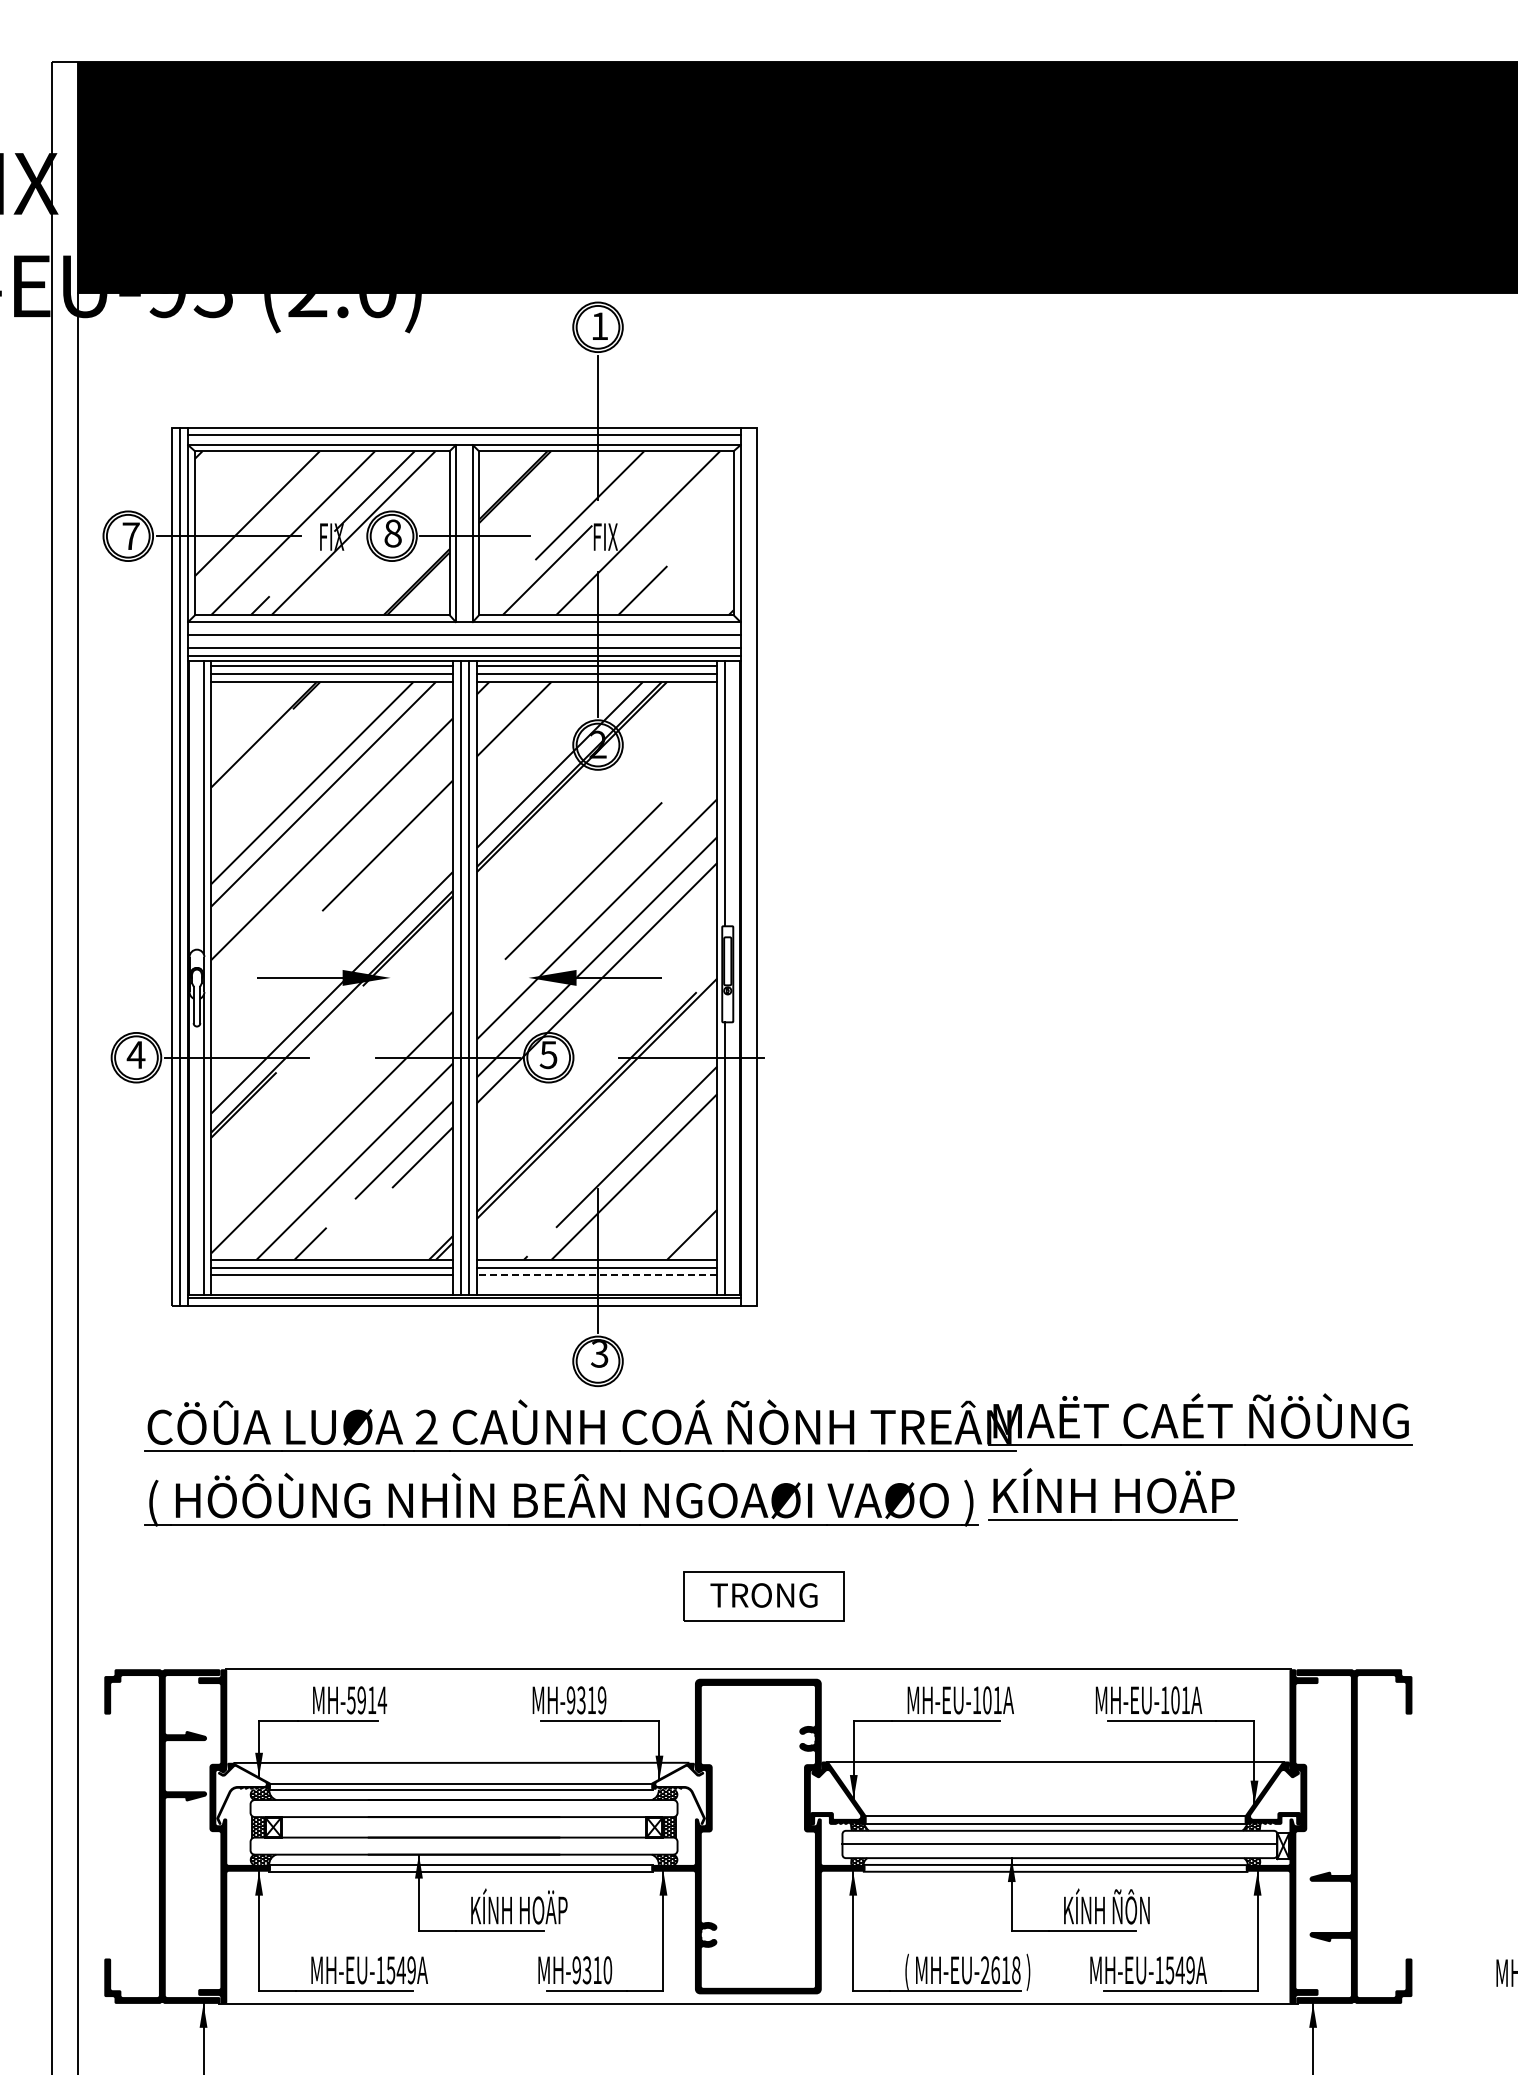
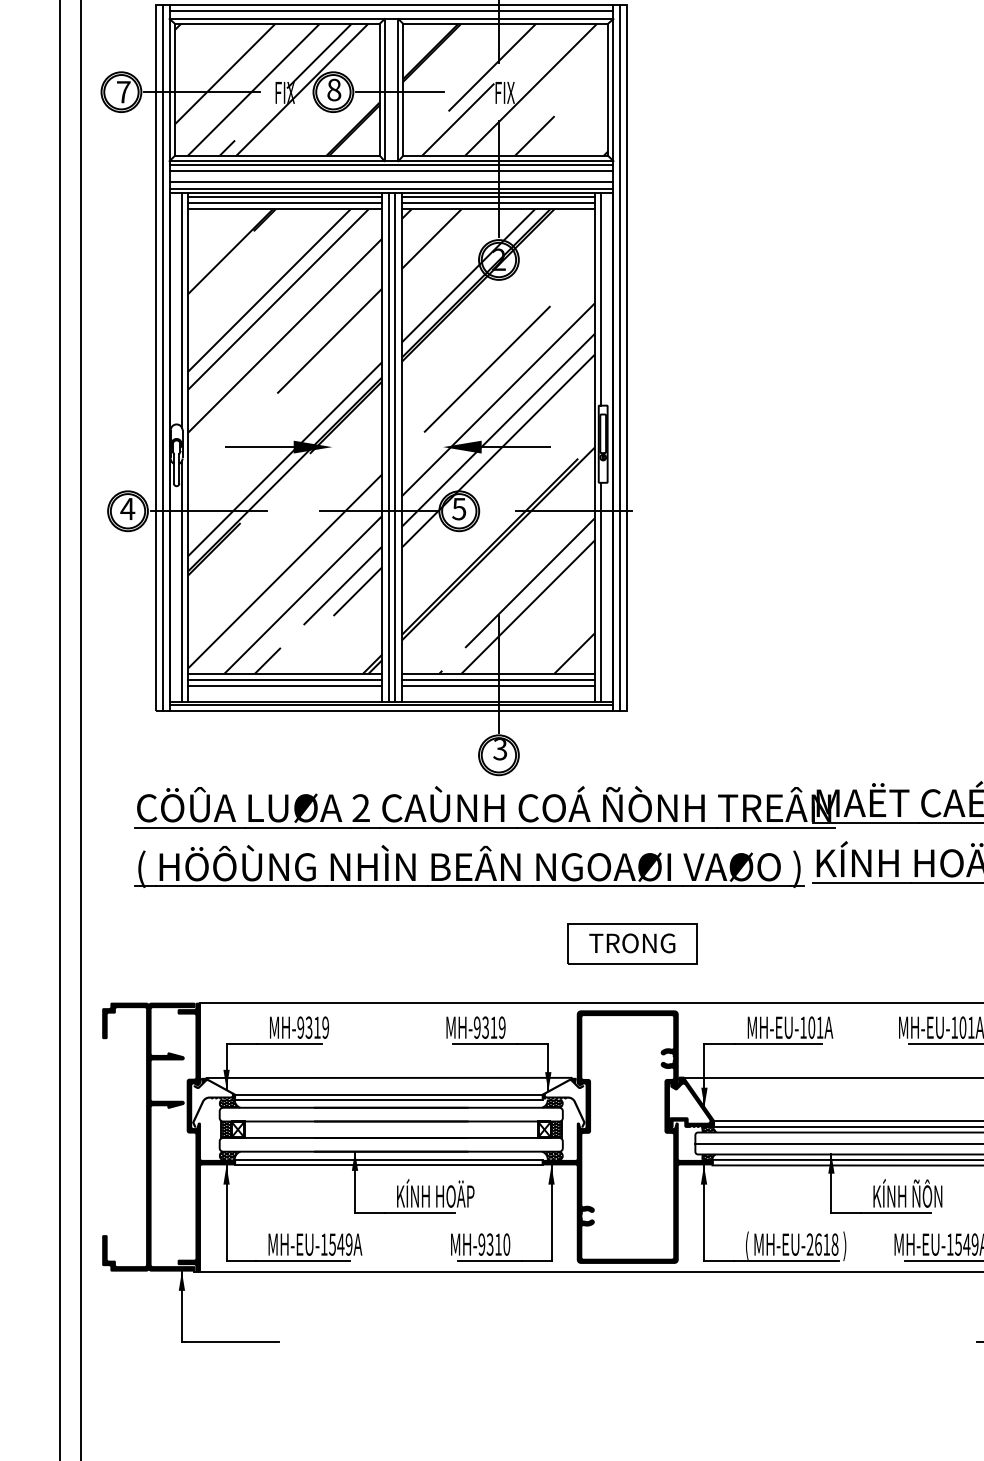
line: (464, 626) -> (391, 164), added
line: (748, 867) -> (619, 358), added
line: (596, 1275) -> (497, 686), dashed -> solid
text: (367, 1700) -> (313, 1027), MH-5914 -> MH-9319

